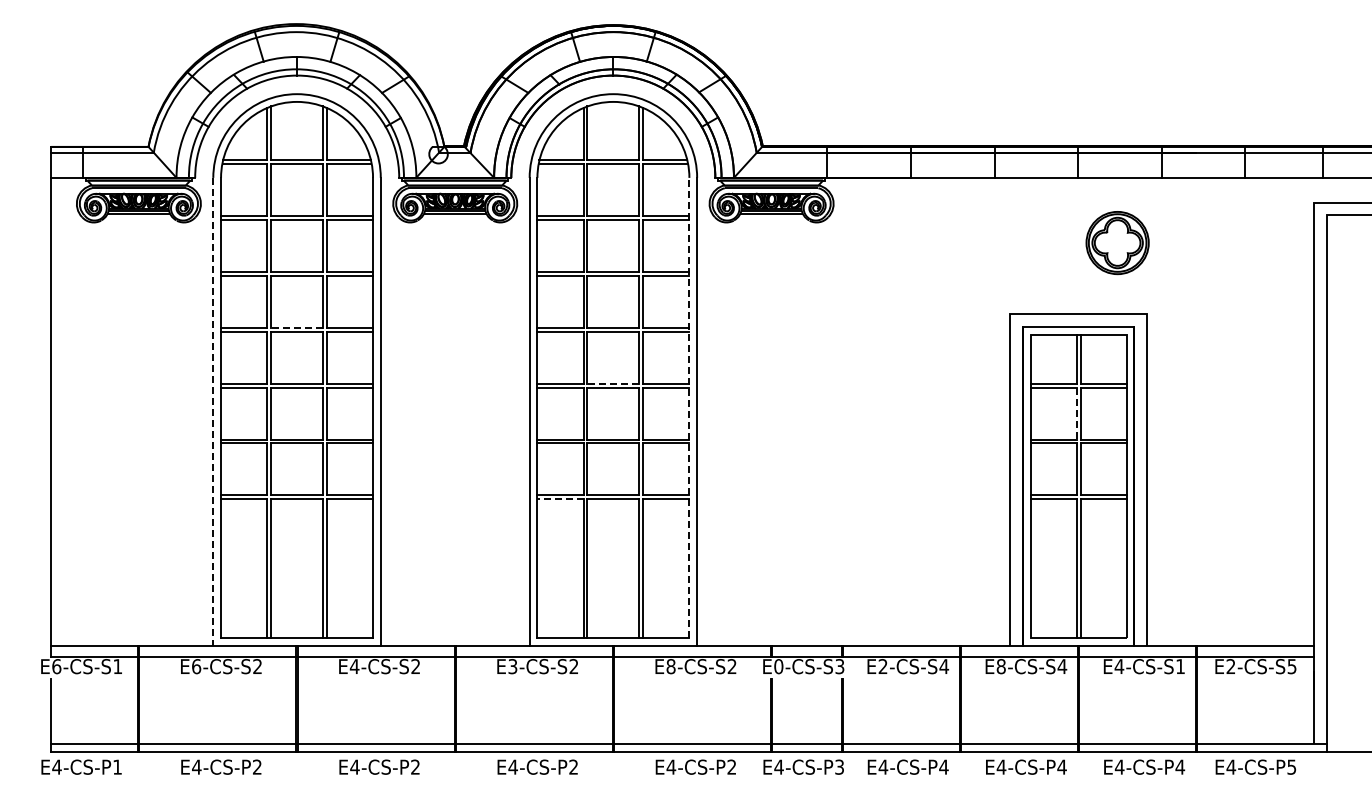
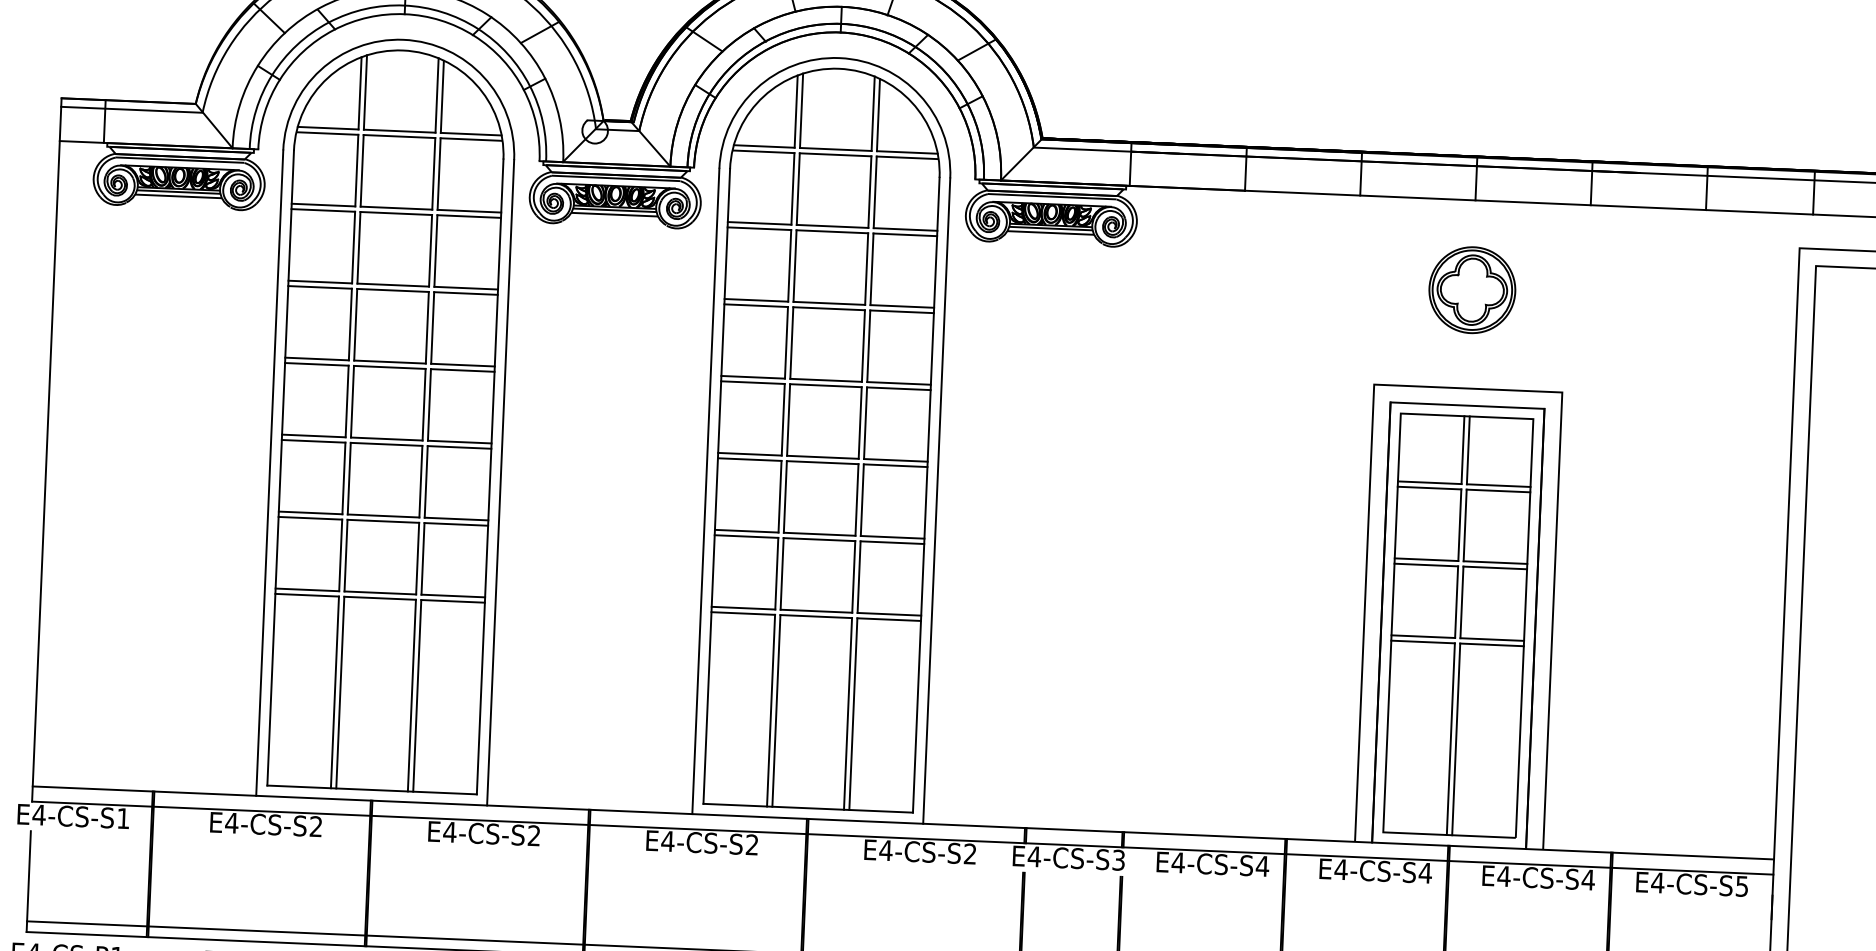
part: (1117, 243) -> (1472, 290), moved
line: (297, 327) -> (390, 361), dashed -> solid
line: (613, 383) -> (823, 456), dashed -> solid
line: (689, 407) -> (926, 494), dashed -> solid
line: (213, 412) -> (269, 473), dashed -> solid
line: (1076, 413) -> (1459, 525), dashed -> solid
line: (559, 499) -> (741, 613), dashed -> solid
text: (56, 666) -> (38, 814), E6-CS-S1 -> E4-CS-S1
text: (196, 666) -> (231, 822), E6-CS-S2 -> E4-CS-S2
text: (512, 666) -> (667, 841), E3-CS-S2 -> E4-CS-S2
text: (670, 666) -> (885, 850), E8-CS-S2 -> E4-CS-S2
text: (778, 666) -> (1034, 856), E0-CS-S3 -> E4-CS-S3
text: (882, 666) -> (1177, 862), E2-CS-S4 -> E4-CS-S4
text: (1001, 666) -> (1341, 869), E8-CS-S4 -> E4-CS-S4
text: (1180, 666) -> (1588, 879), E4-CS-S1 -> E4-CS-S4
text: (1230, 666) -> (1657, 882), E2-CS-S5 -> E4-CS-S5

